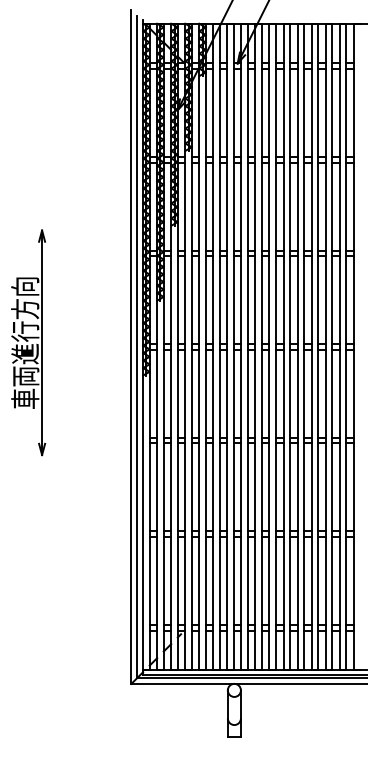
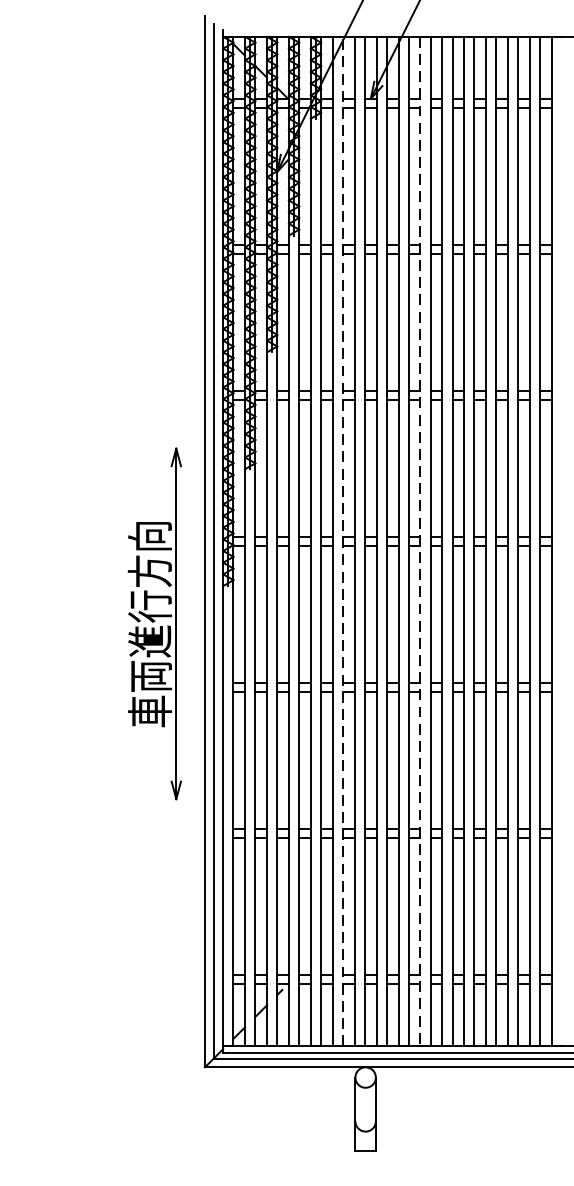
part: (28, 342) -> (155, 623), moved
line: (219, 346) -> (342, 540), solid -> dashed
line: (269, 347) -> (420, 542), solid -> dashed

